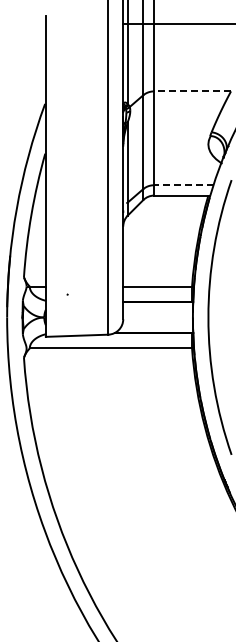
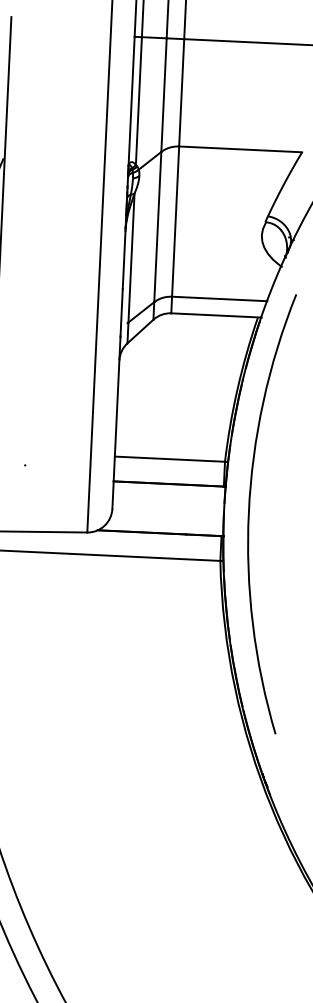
line: (192, 91) -> (240, 149), dashed -> solid
line: (183, 185) -> (218, 299), dashed -> solid

